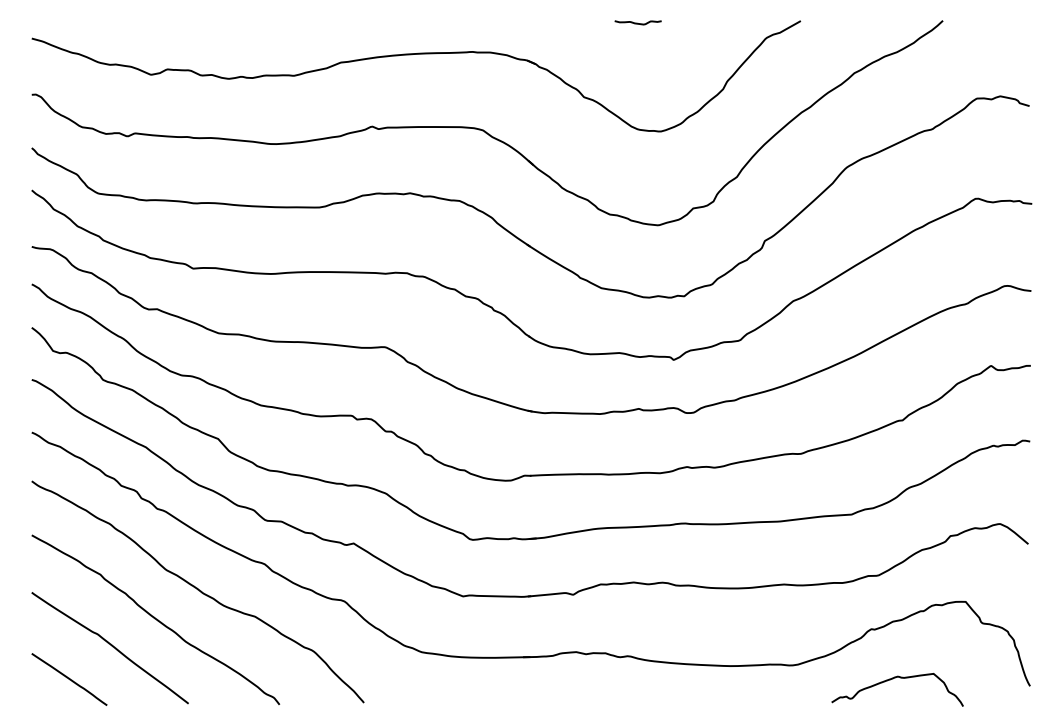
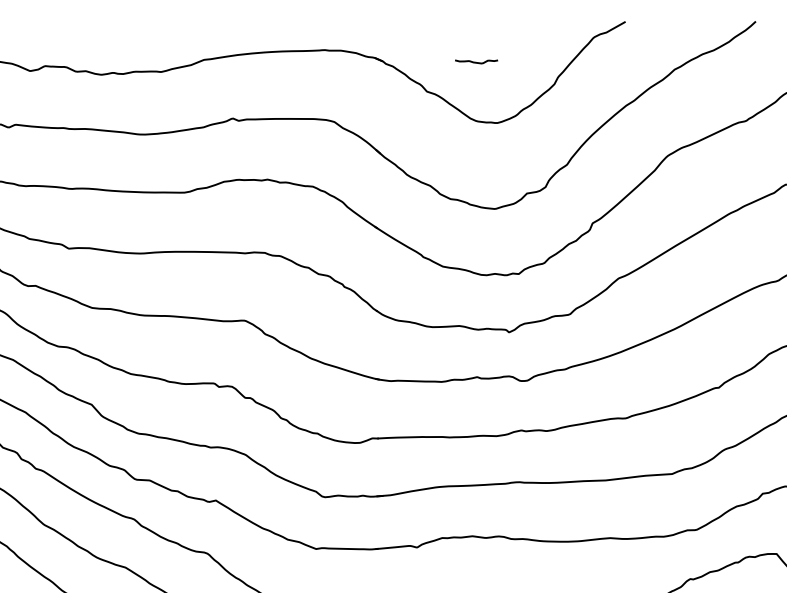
curve: (637, 22) -> (475, 61), moved

